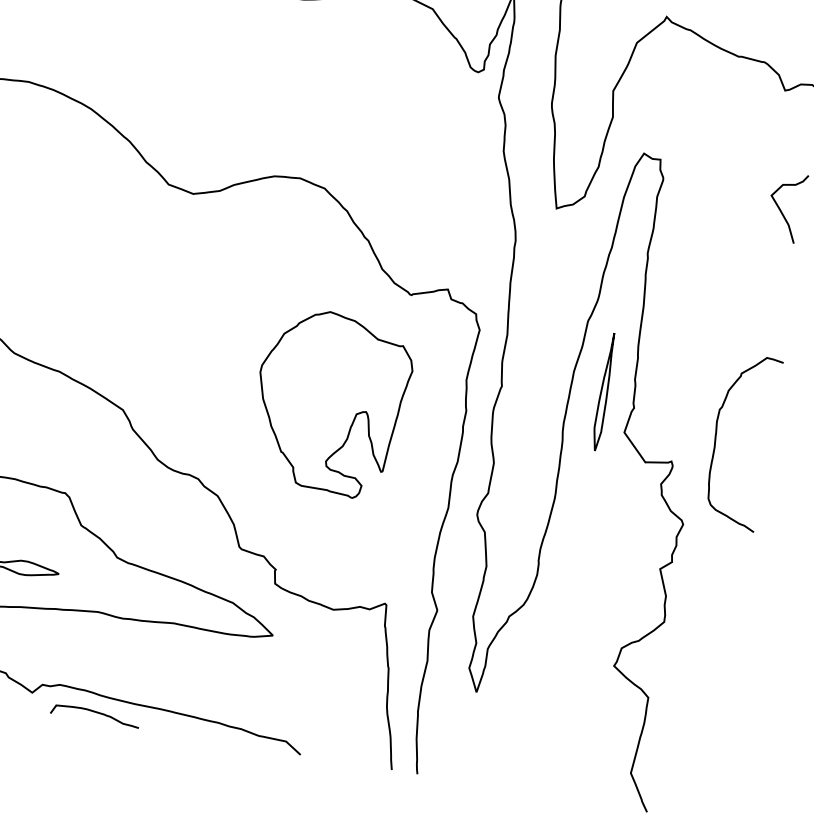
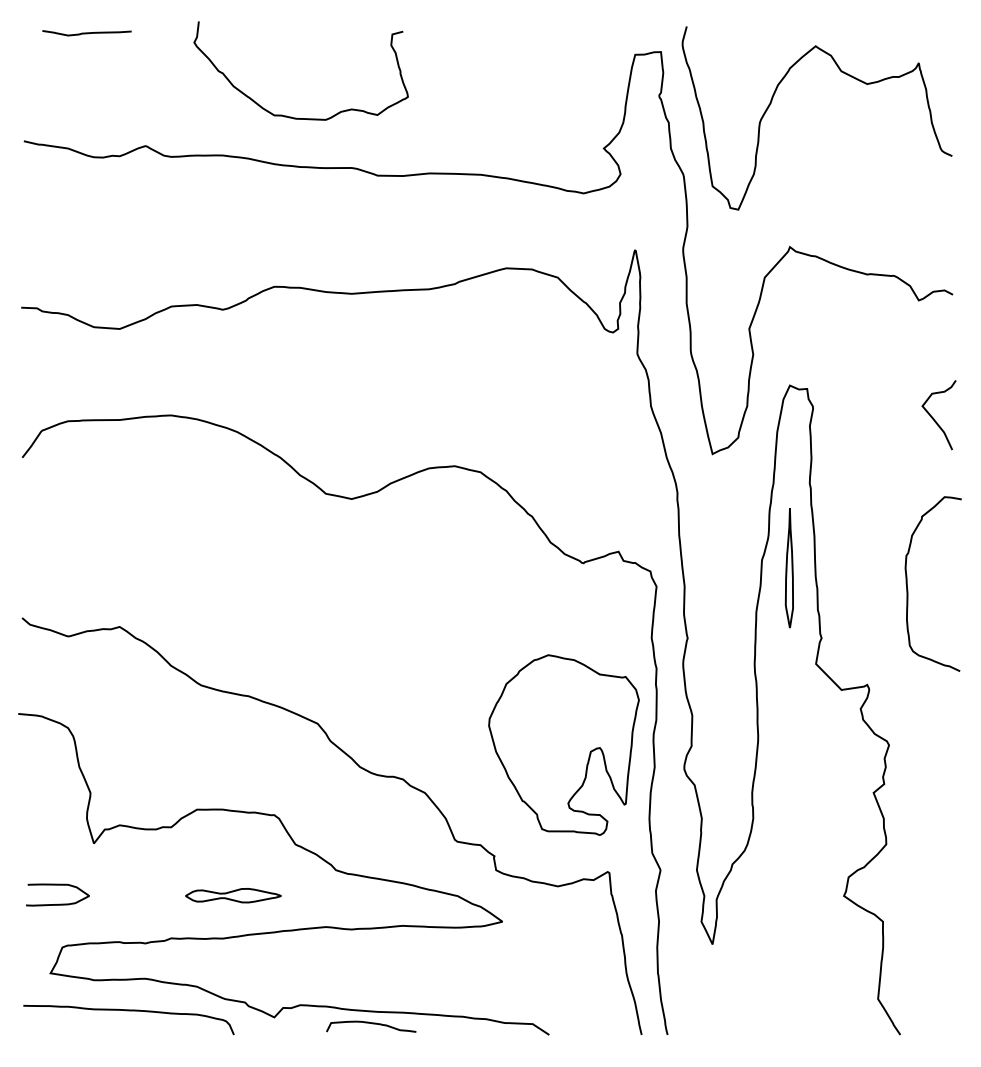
part: (603, 392) -> (788, 568), moved
part: (330, 402) -> (563, 744), moved
curve: (716, 443) -> (908, 589), moved
curve: (96, 713) -> (372, 1024), moved

